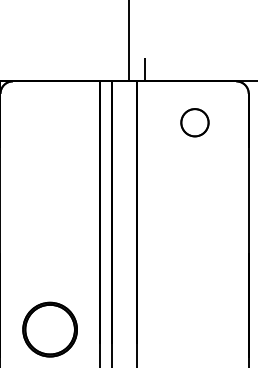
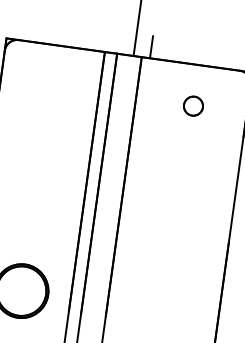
circle: (194, 122) -> (193, 105), size x0.7

